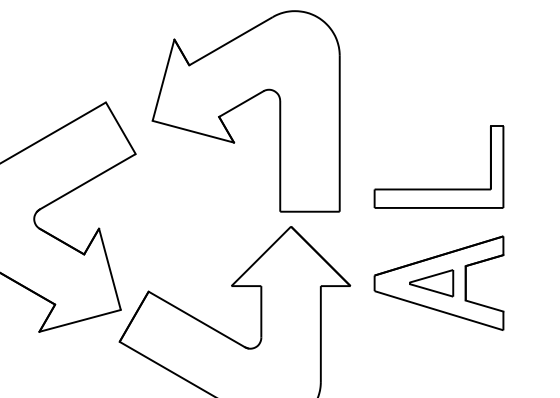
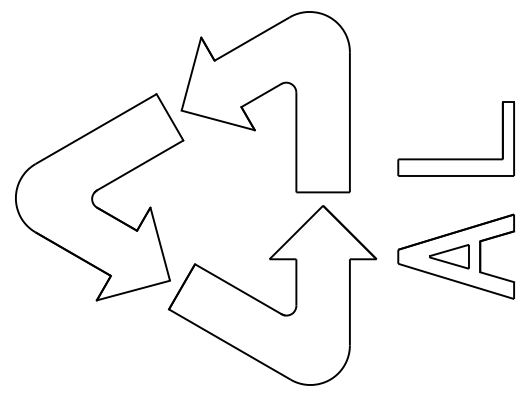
part: (240, 106) -> (260, 97), moved
part: (438, 188) -> (455, 158), moved

